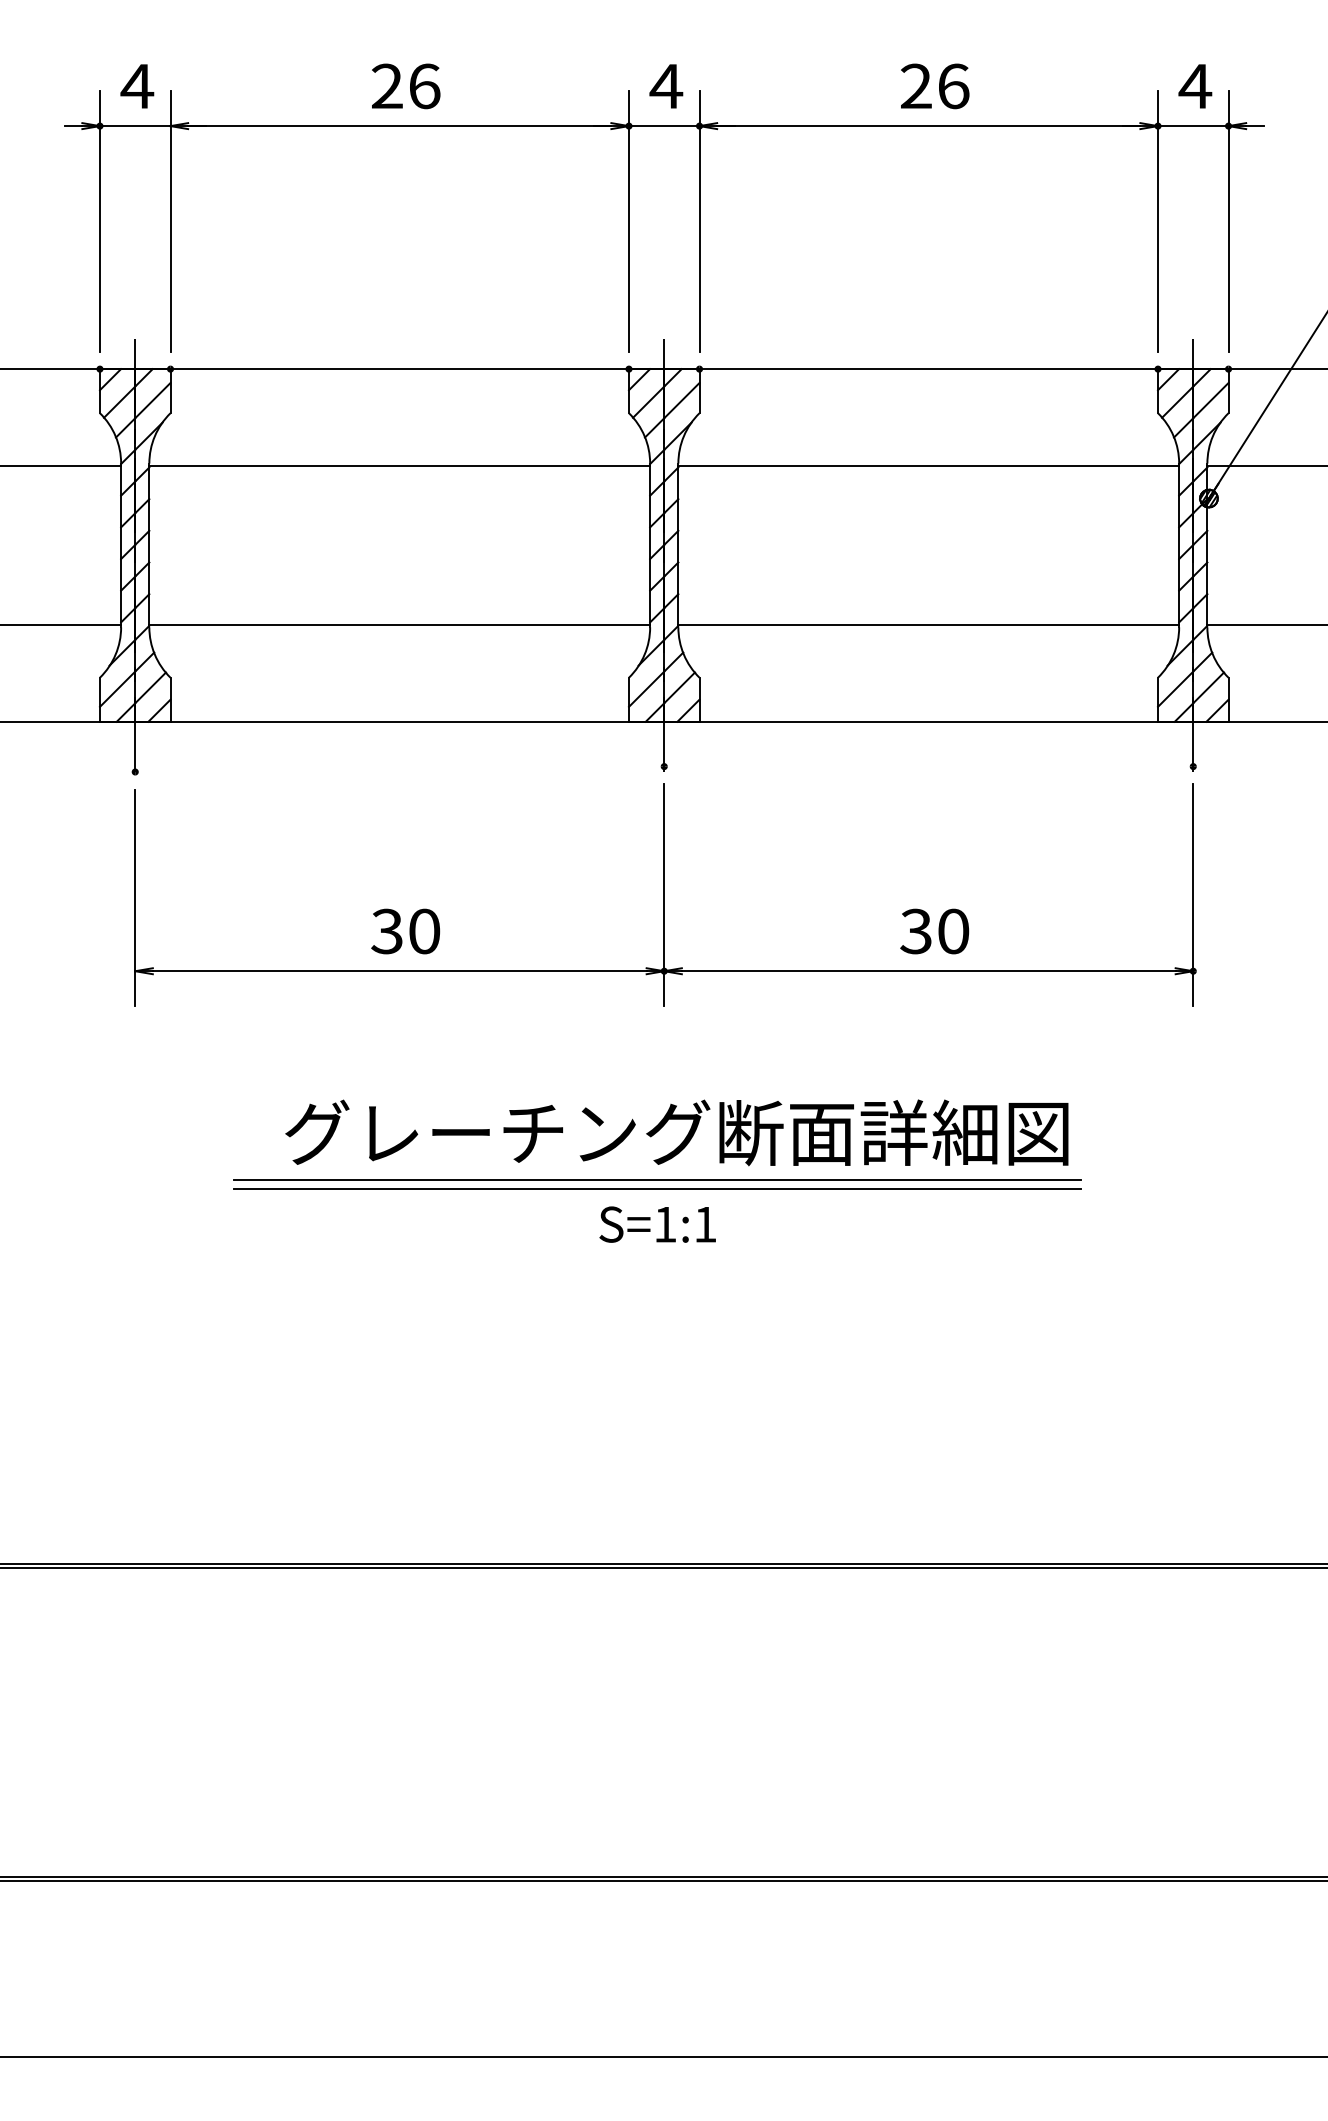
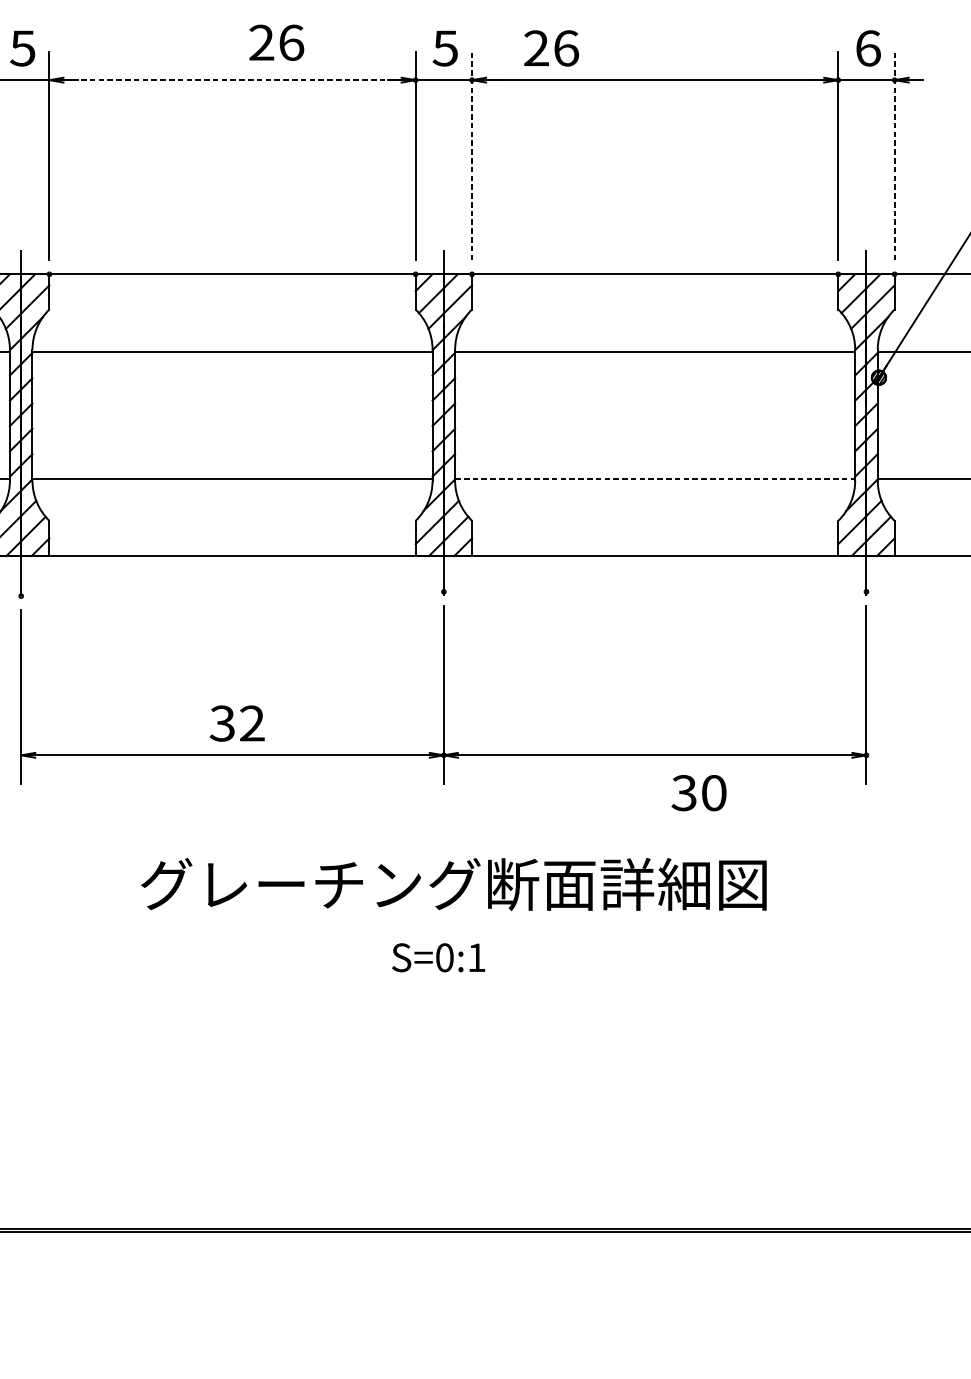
text: (137, 86) -> (23, 48), 4 -> 5
text: (406, 86) -> (277, 42), moved
text: (666, 86) -> (445, 48), 4 -> 5
text: (935, 86) -> (551, 48), moved
text: (1195, 86) -> (868, 48), 4 -> 6
line: (399, 126) -> (232, 80), solid -> dashed
line: (699, 220) -> (472, 155), solid -> dashed
line: (1228, 220) -> (894, 155), solid -> dashed
line: (929, 624) -> (655, 478), solid -> dashed
text: (424, 931) -> (252, 723), 30 -> 32
text: (934, 931) -> (698, 793), moved
line: (656, 1180) -> (437, 922), removed
line: (656, 1189) -> (437, 929), removed
text: (665, 1224) -> (444, 957), S=1:1 -> S=0:1

